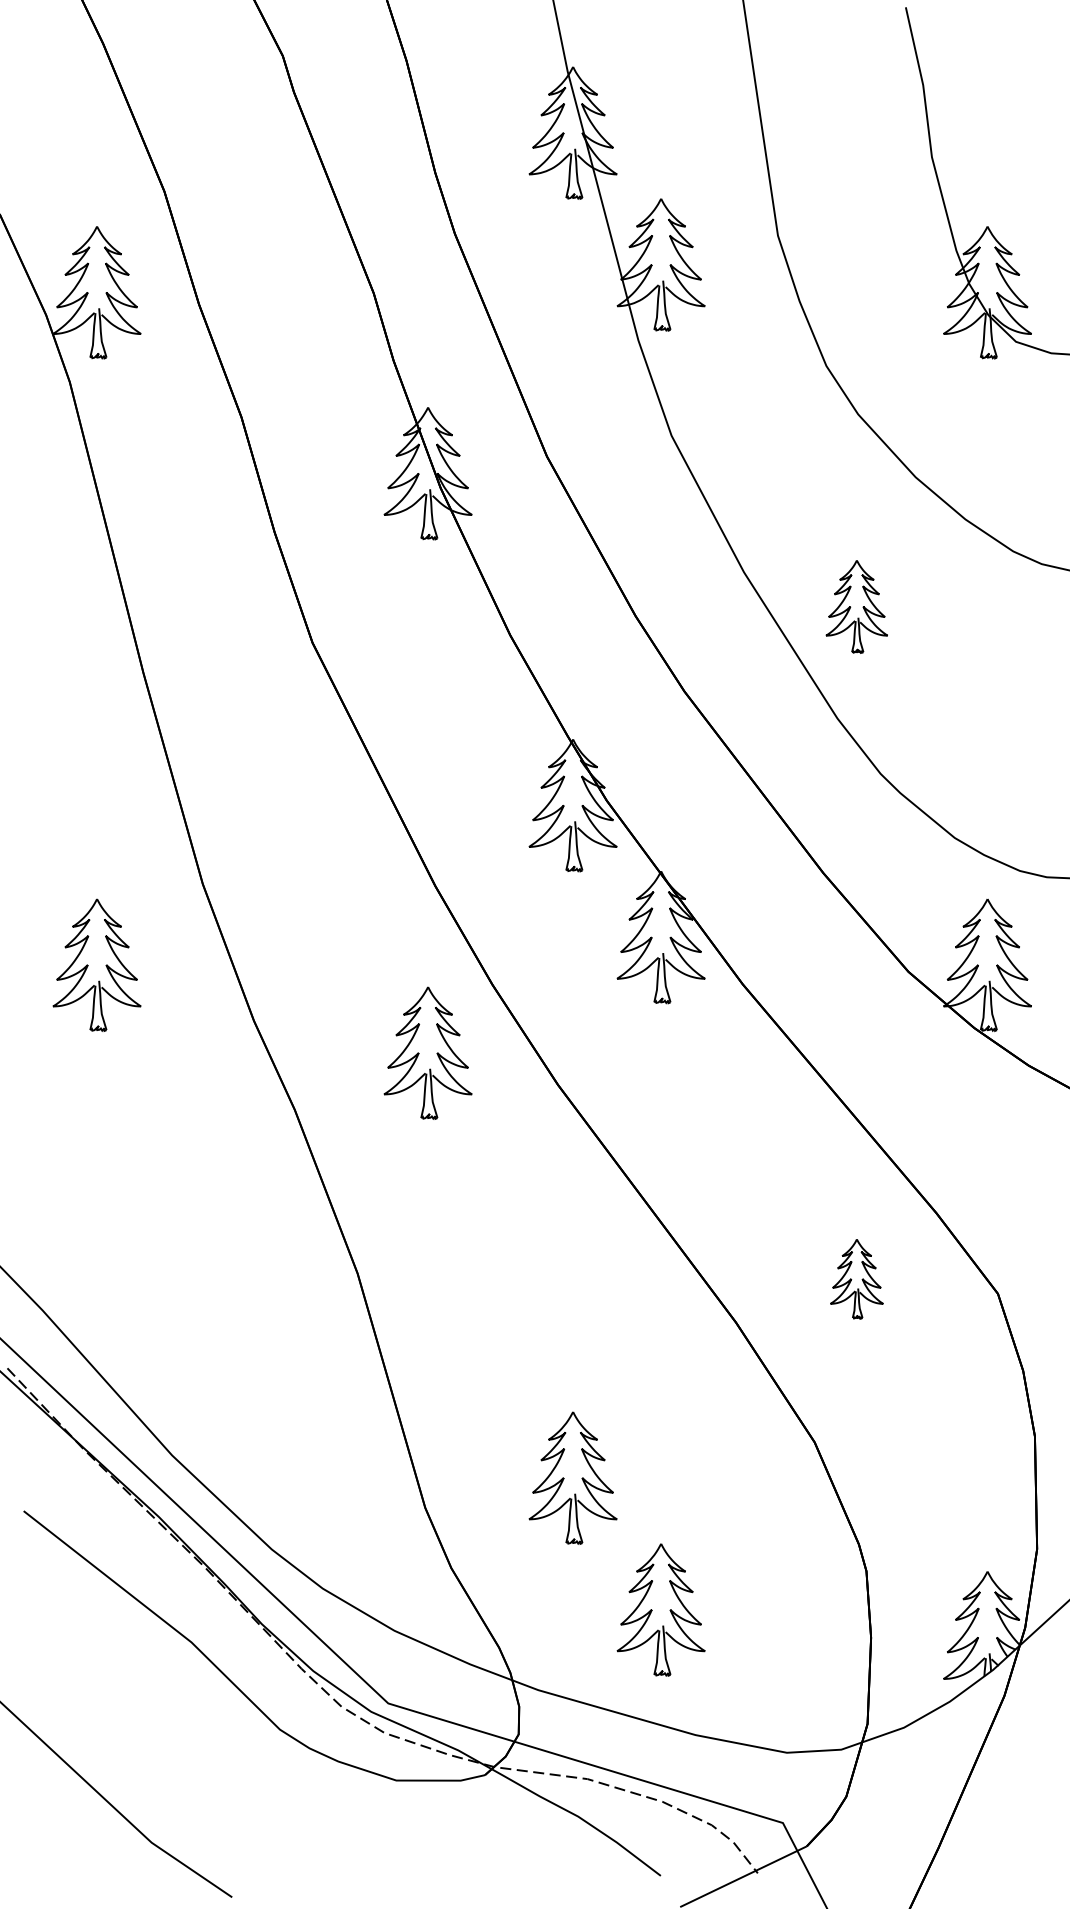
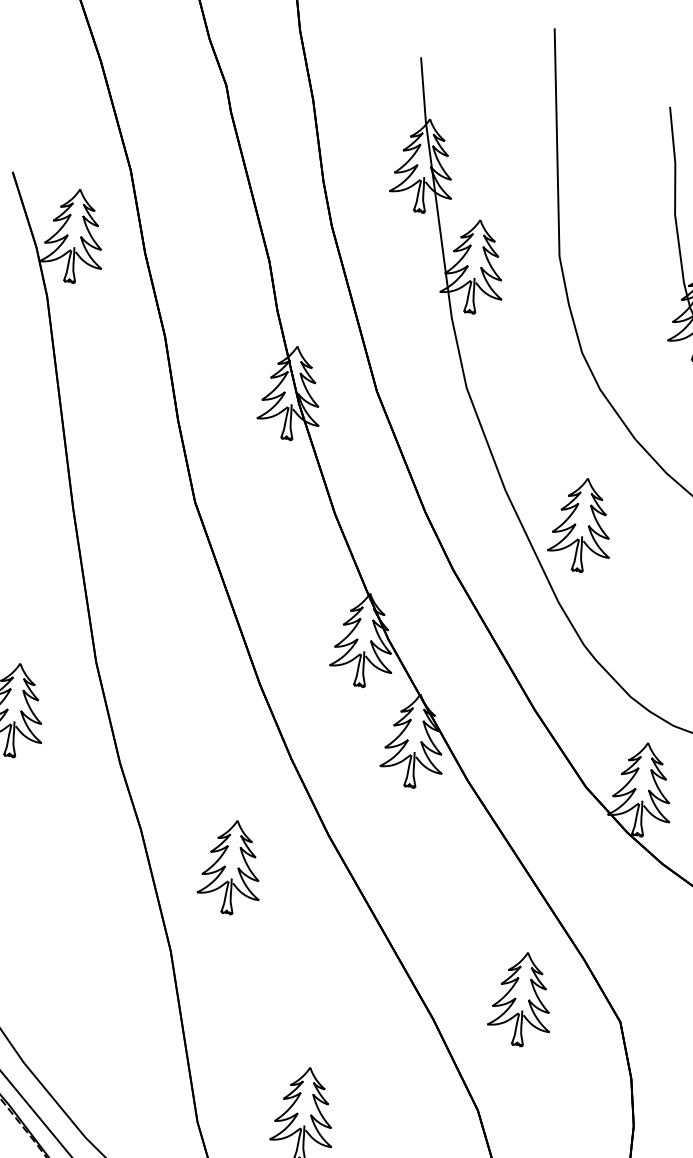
part: (856, 606) -> (581, 524), size x1.43
part: (427, 1052) -> (231, 866), moved
part: (856, 1278) -> (522, 998), size x1.67

